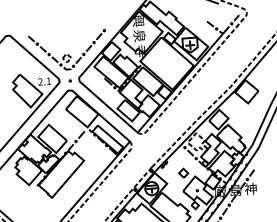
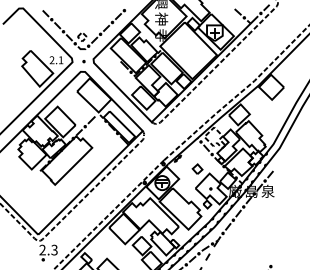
text: (139, 35) -> (161, 18), 泉 -> 神
text: (250, 188) -> (267, 190), 神 -> 泉

